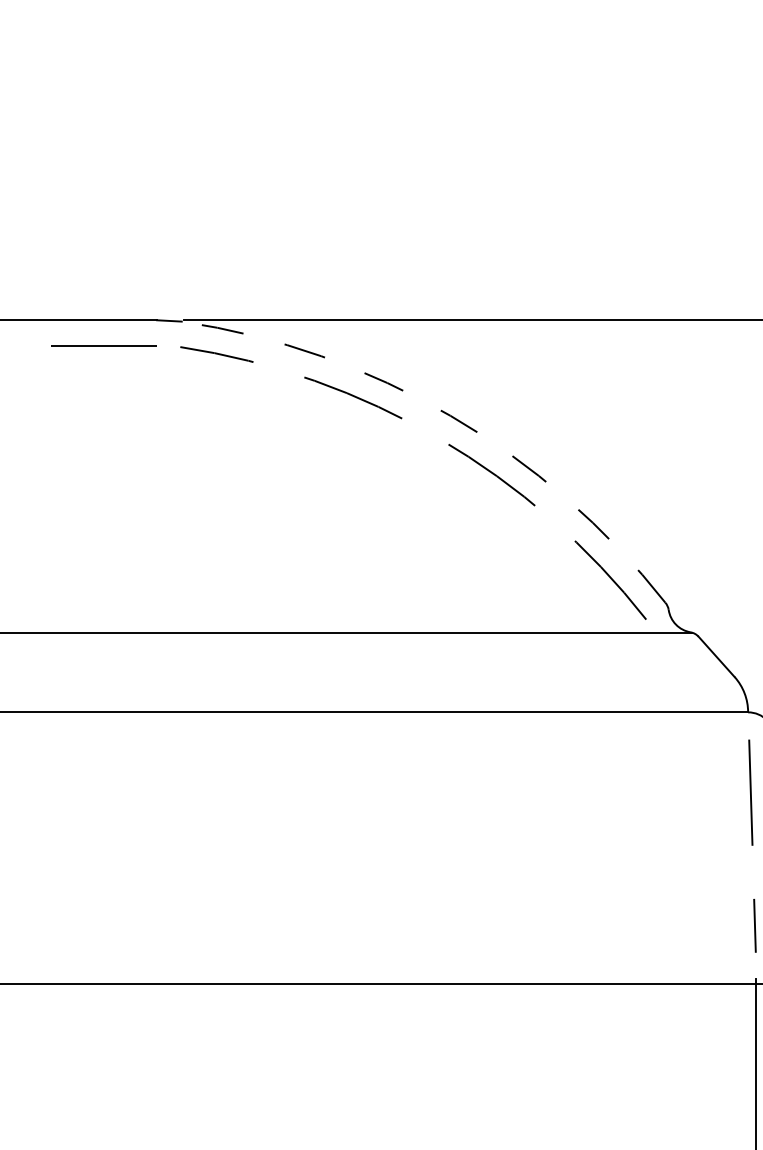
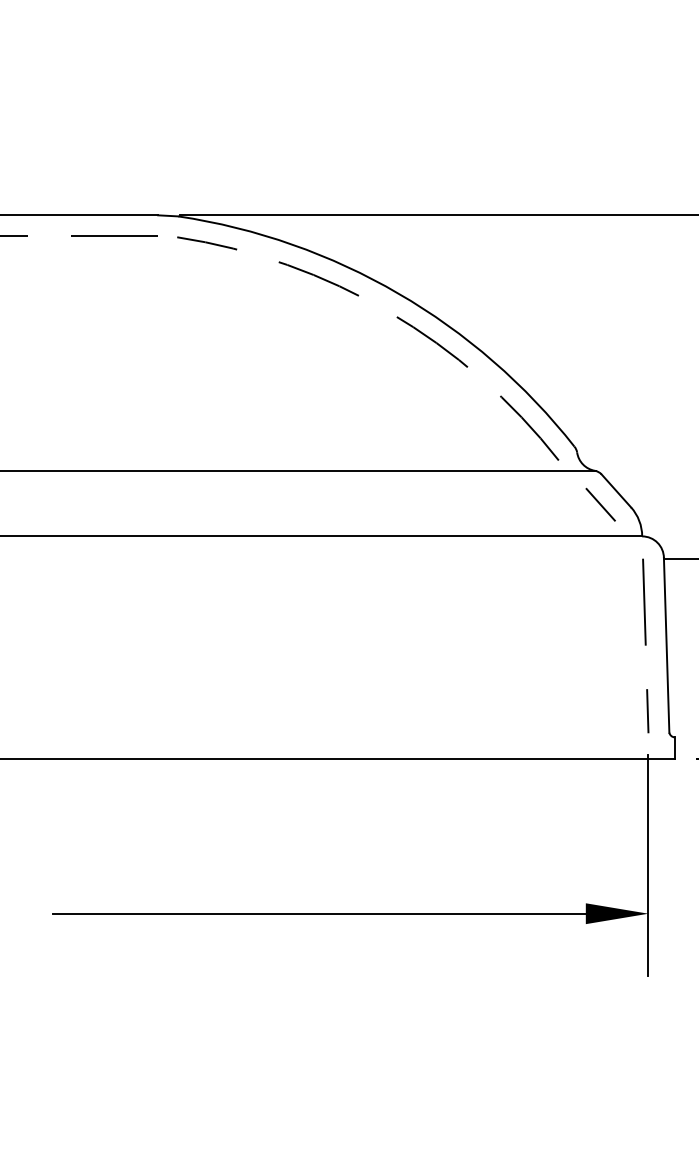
arc: (450, 415) -> (398, 293), dashed -> solid
line: (697, 673) -> (600, 504), added

